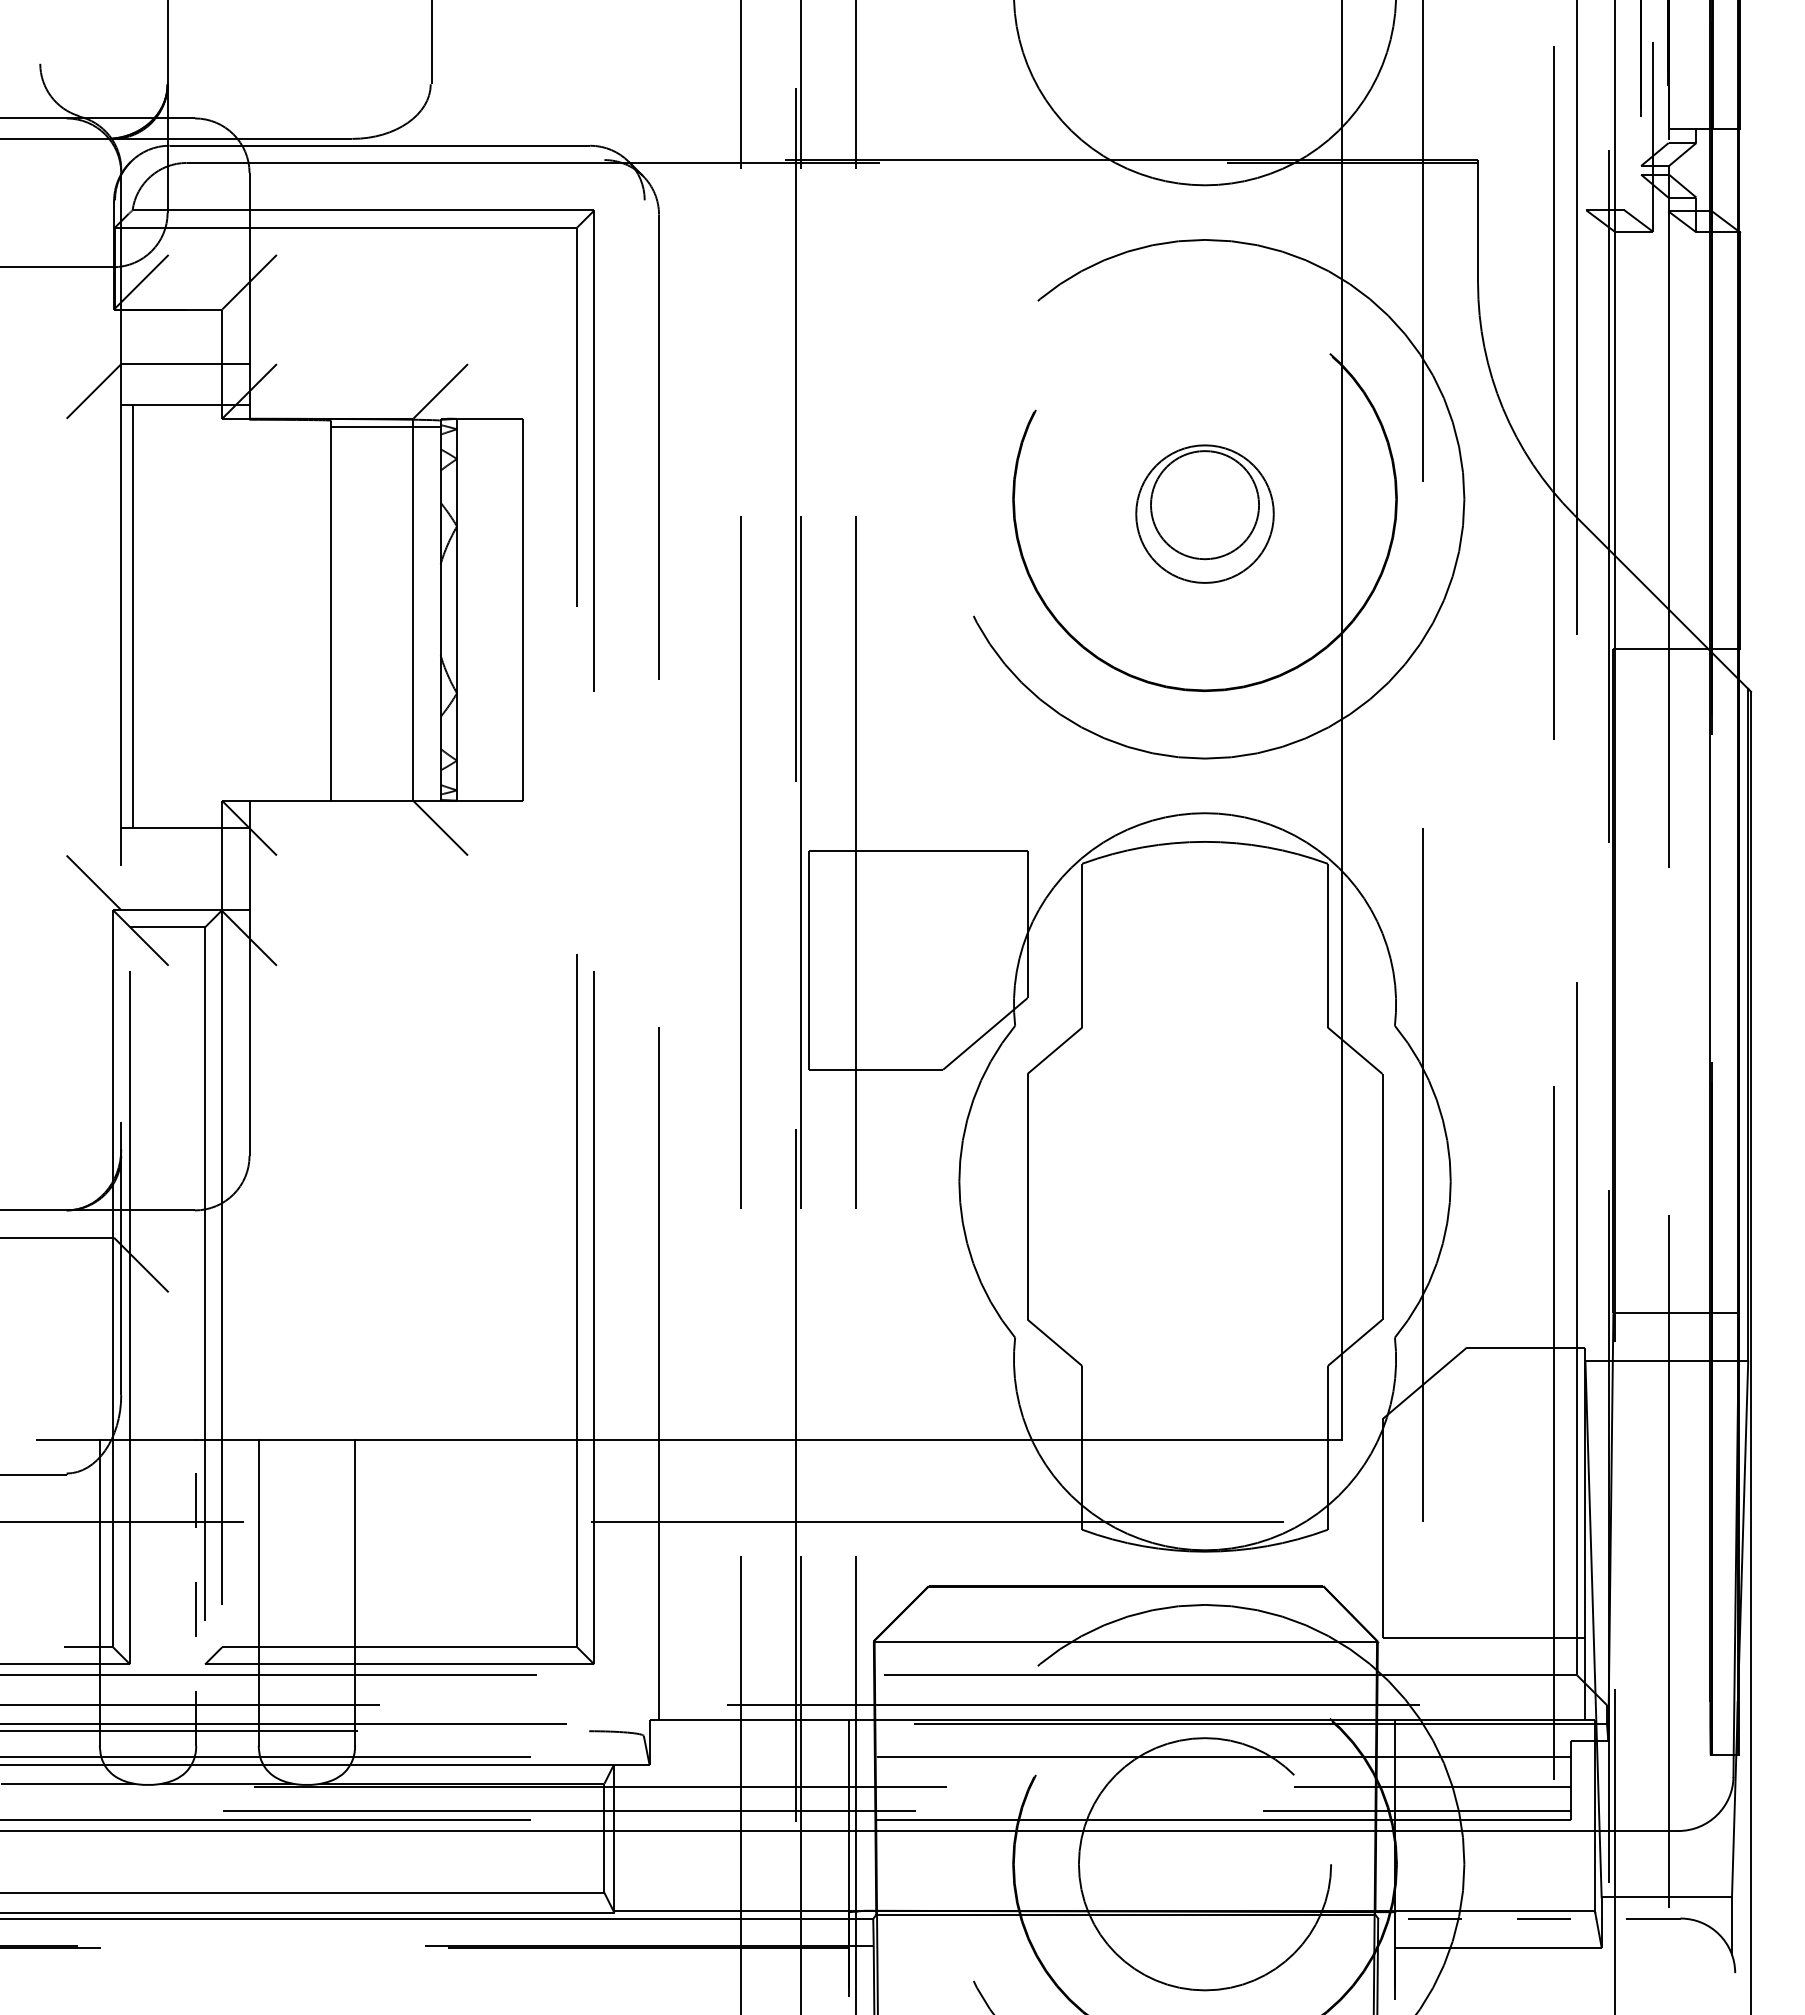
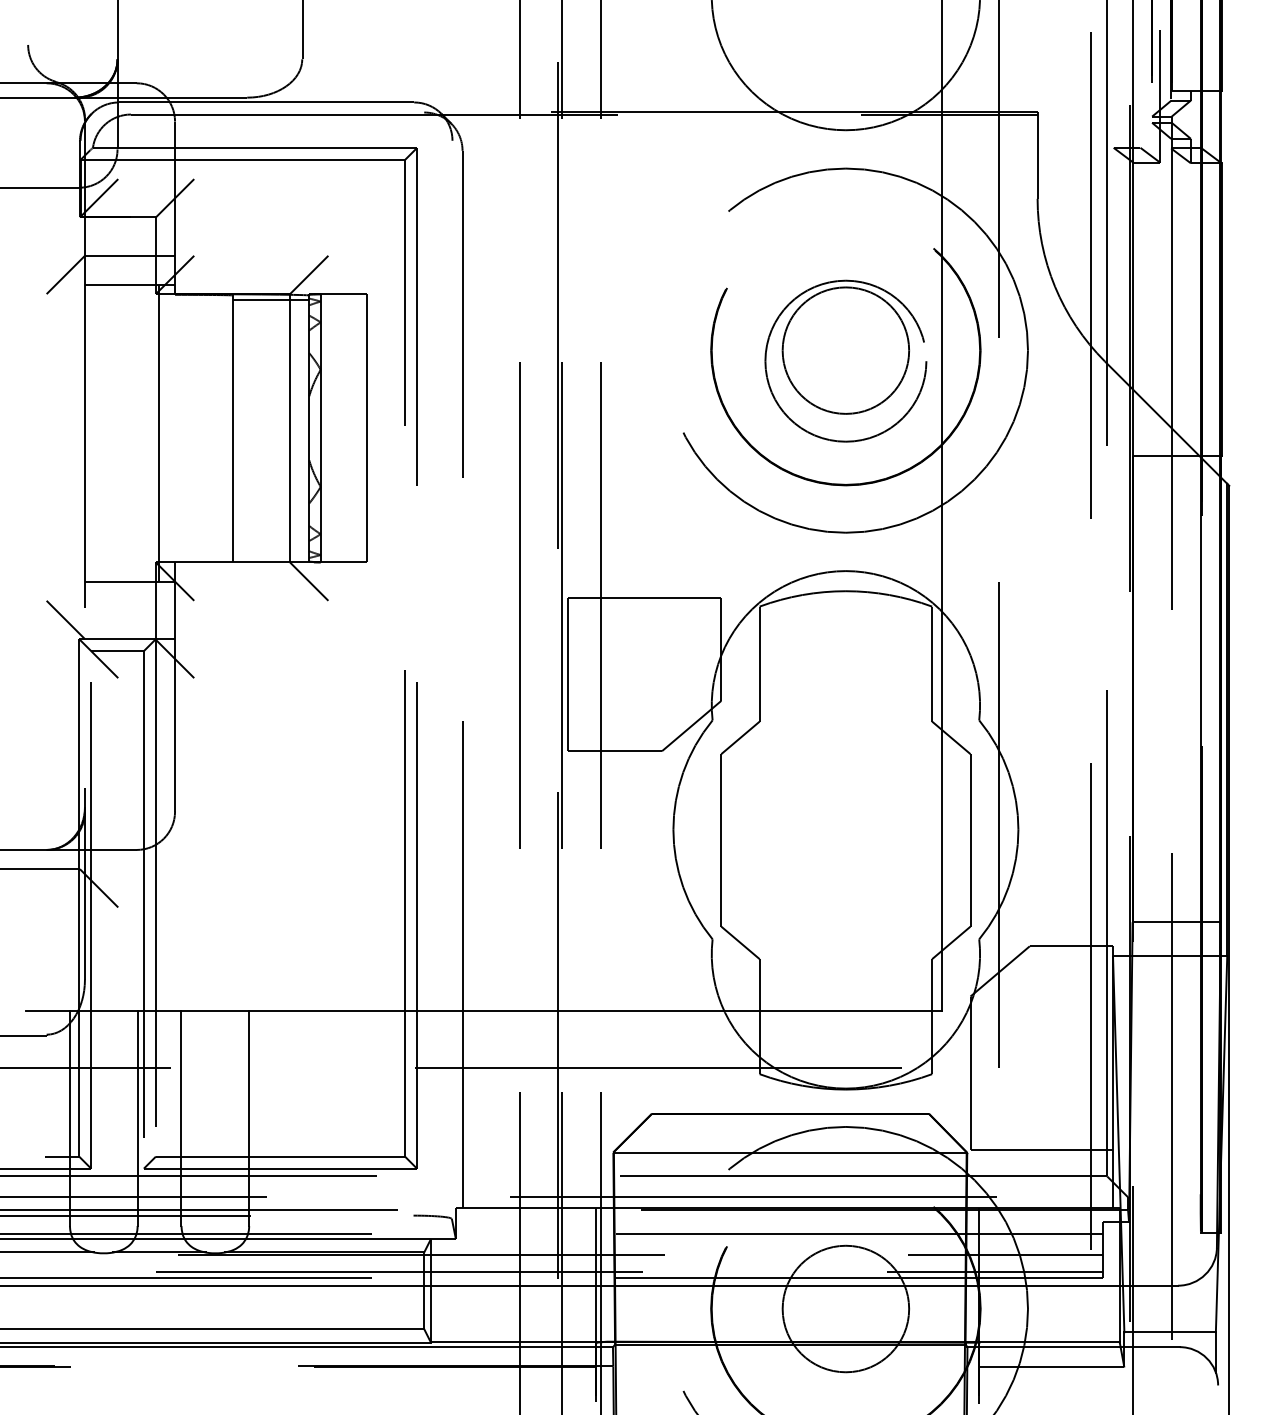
part: (1204, 513) -> (845, 360), size x1.67
line: (133, 616) -> (158, 432), moved
line: (196, 1592) -> (137, 1118), dashed -> solid
circle: (1204, 1864) -> (845, 1309), size x0.71
line: (1528, 1918) -> (1073, 1347), dashed -> solid

